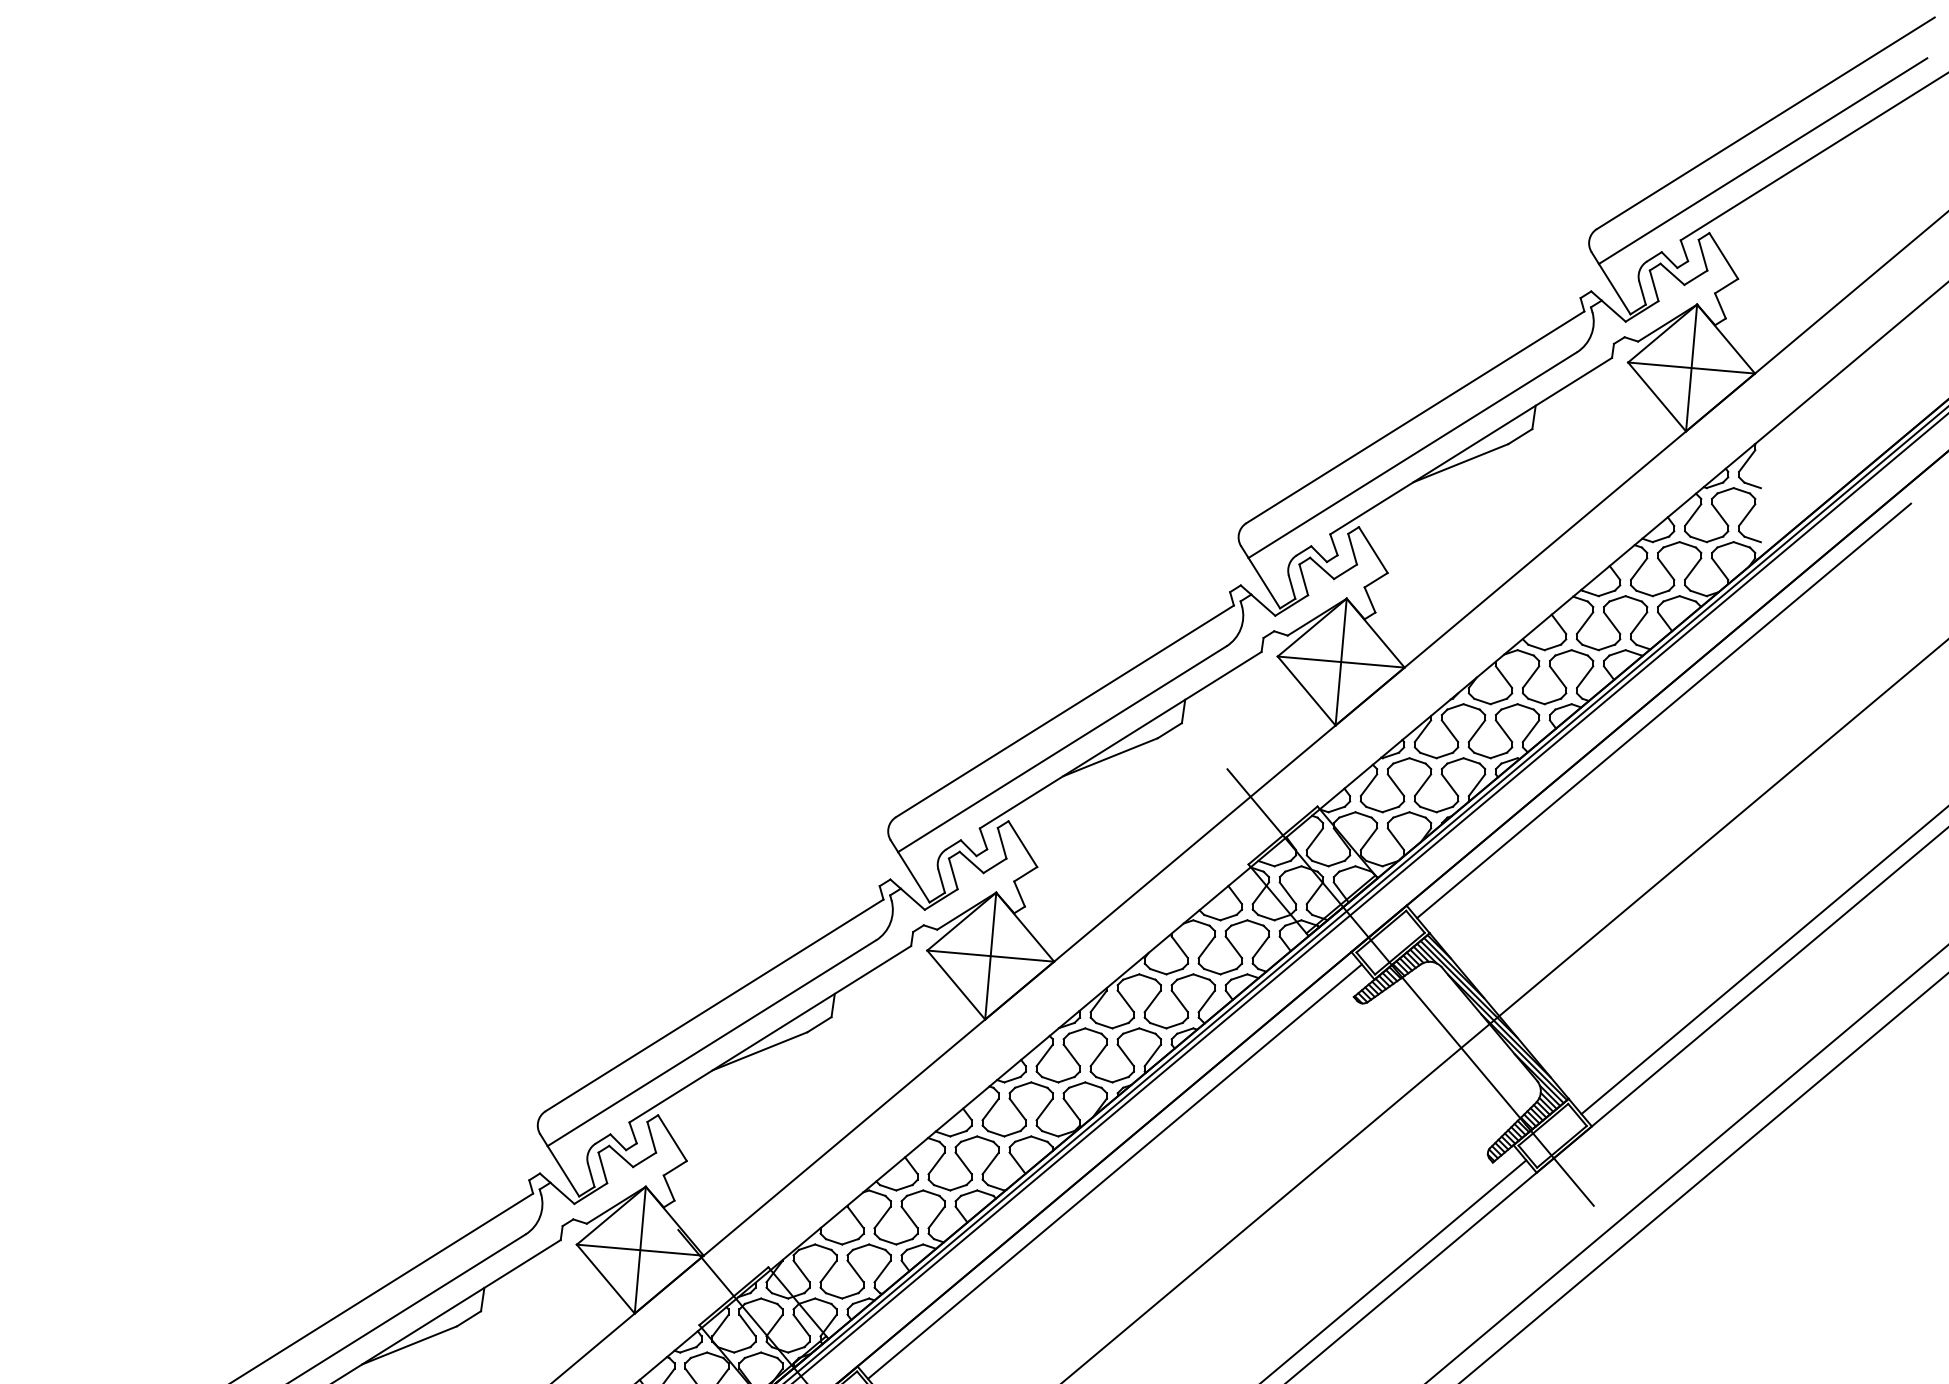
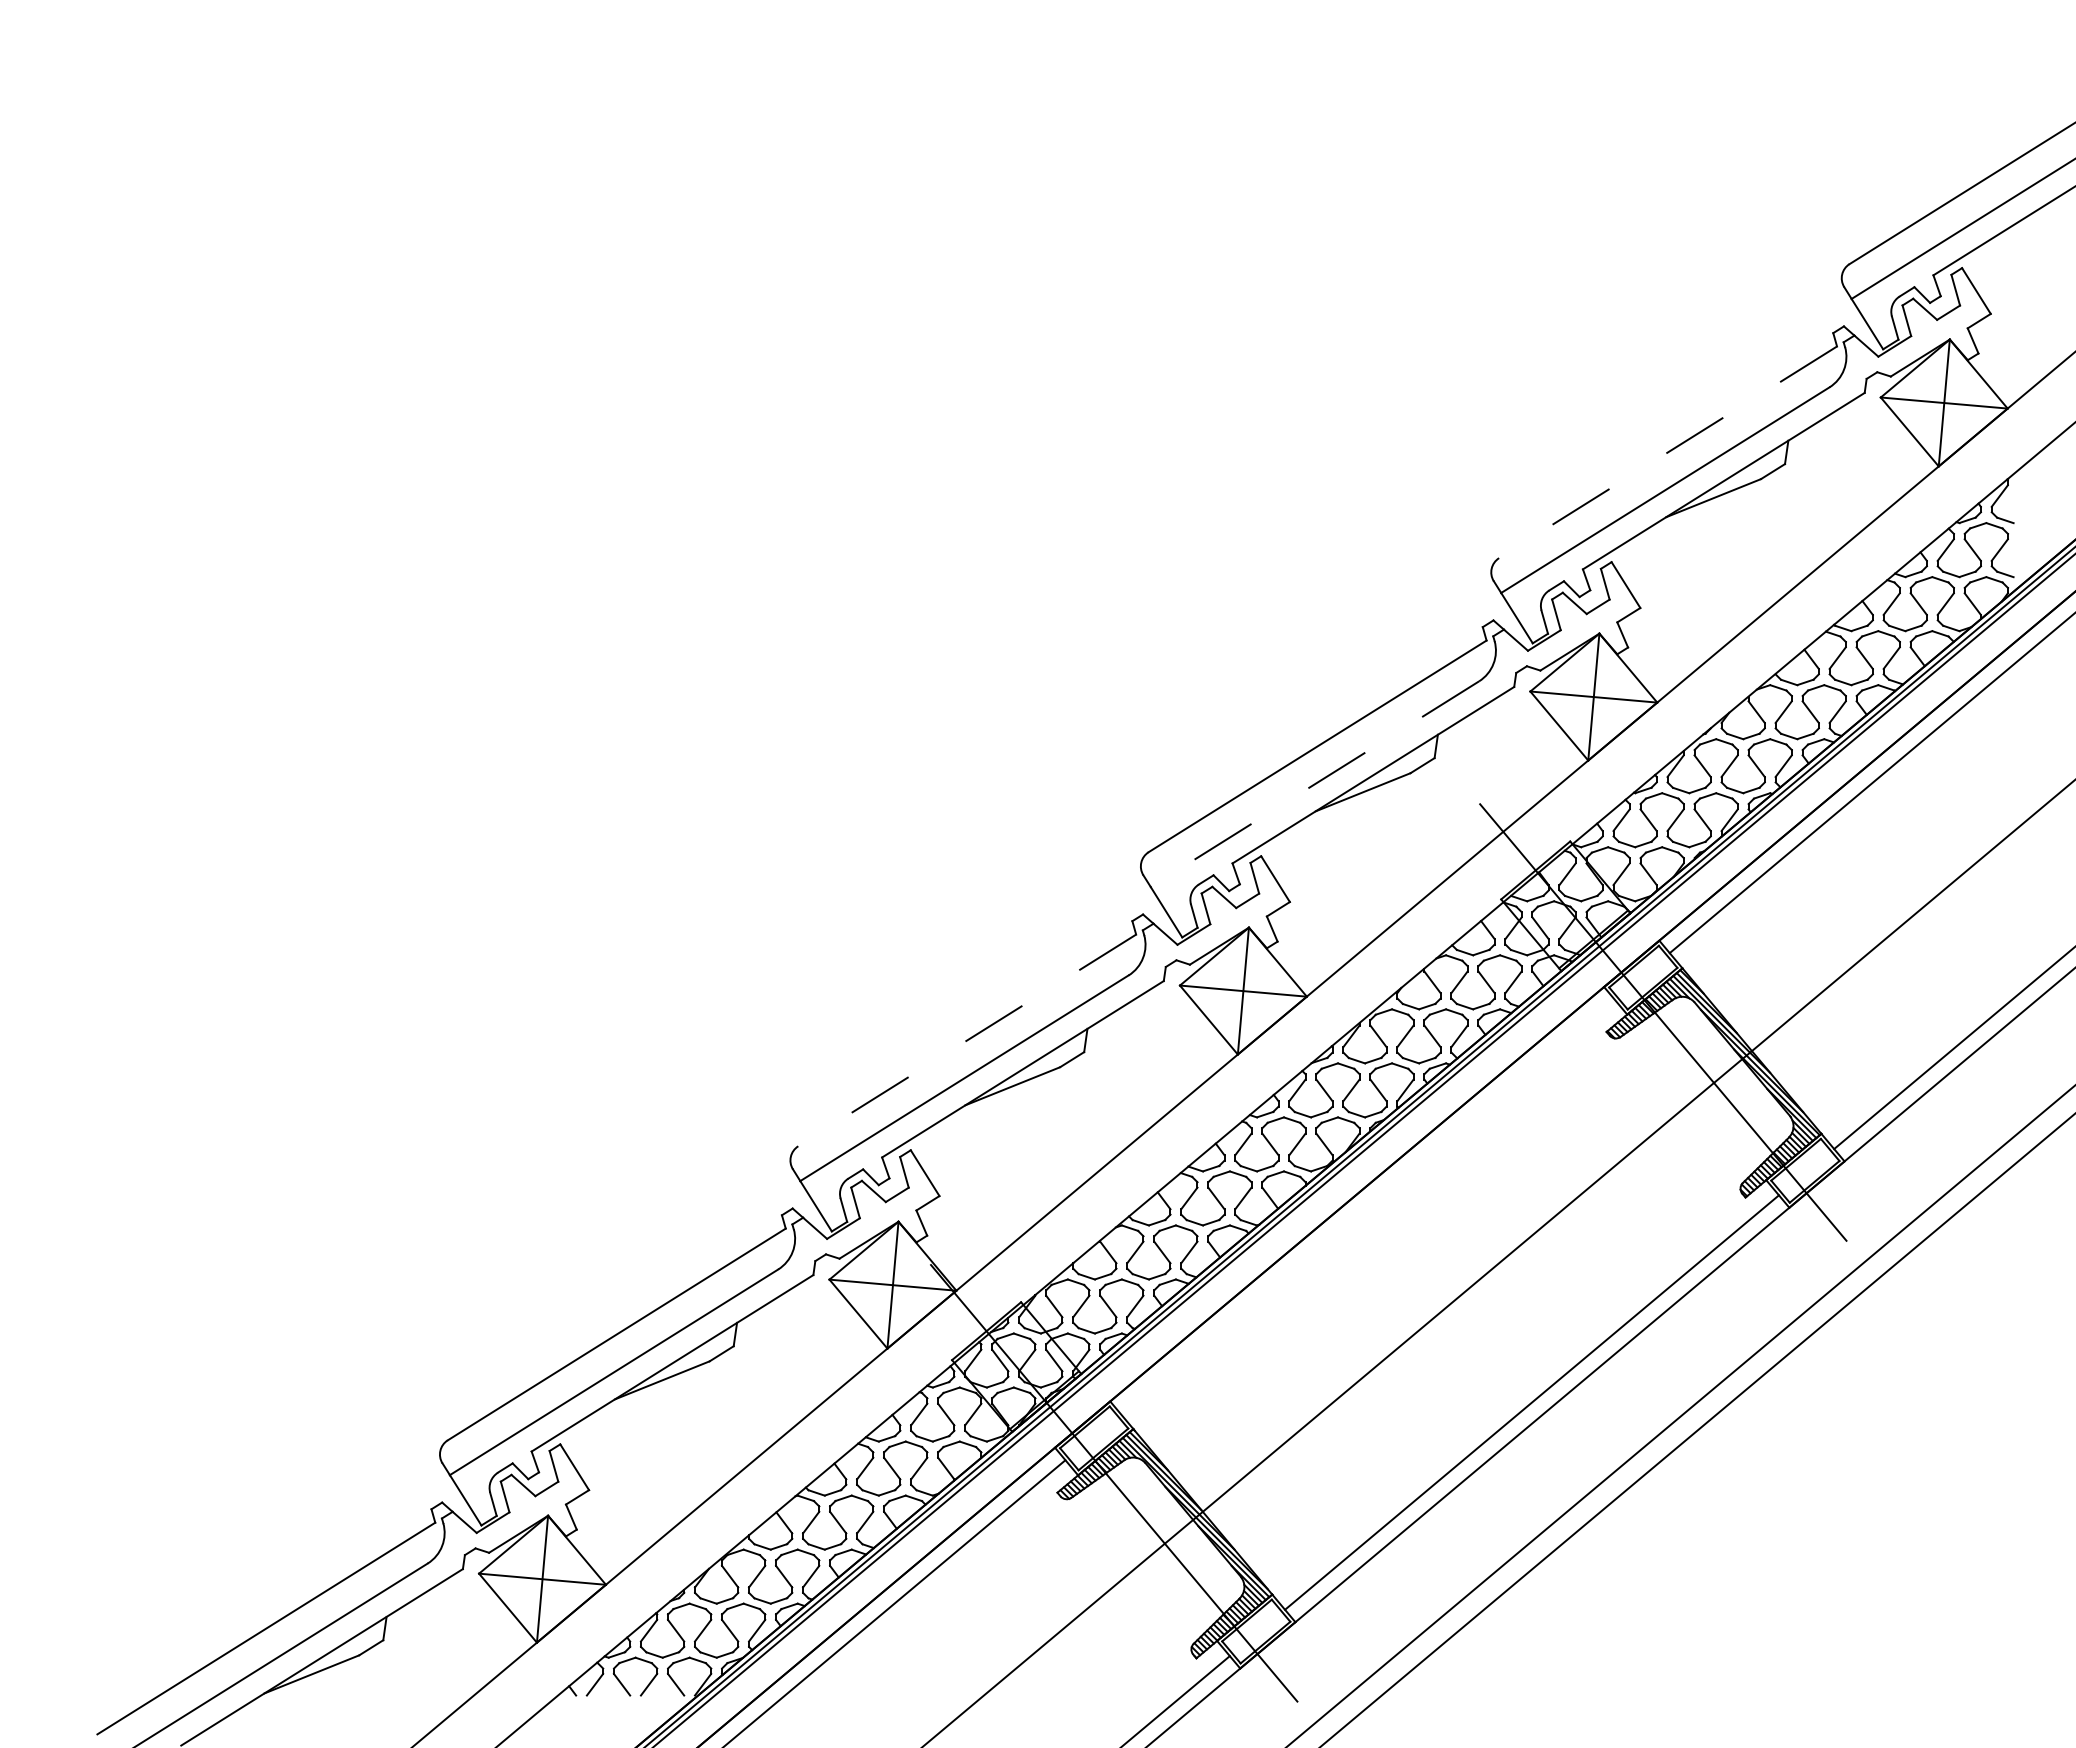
line: (1414, 417) -> (1667, 452), solid -> dashed
line: (1061, 749) -> (1314, 784), solid -> dashed
line: (713, 1005) -> (966, 1040), solid -> dashed
line: (1114, 1171) -> (1367, 1206), removed

